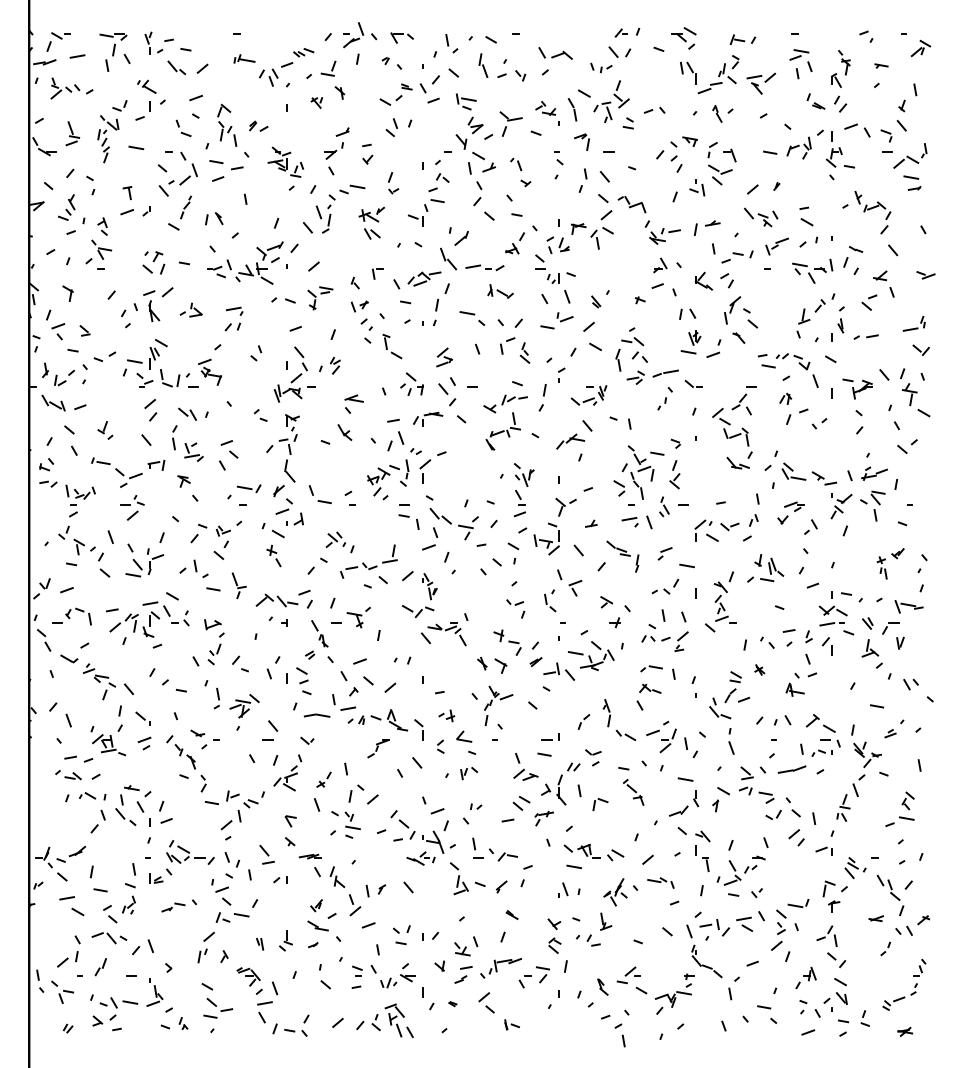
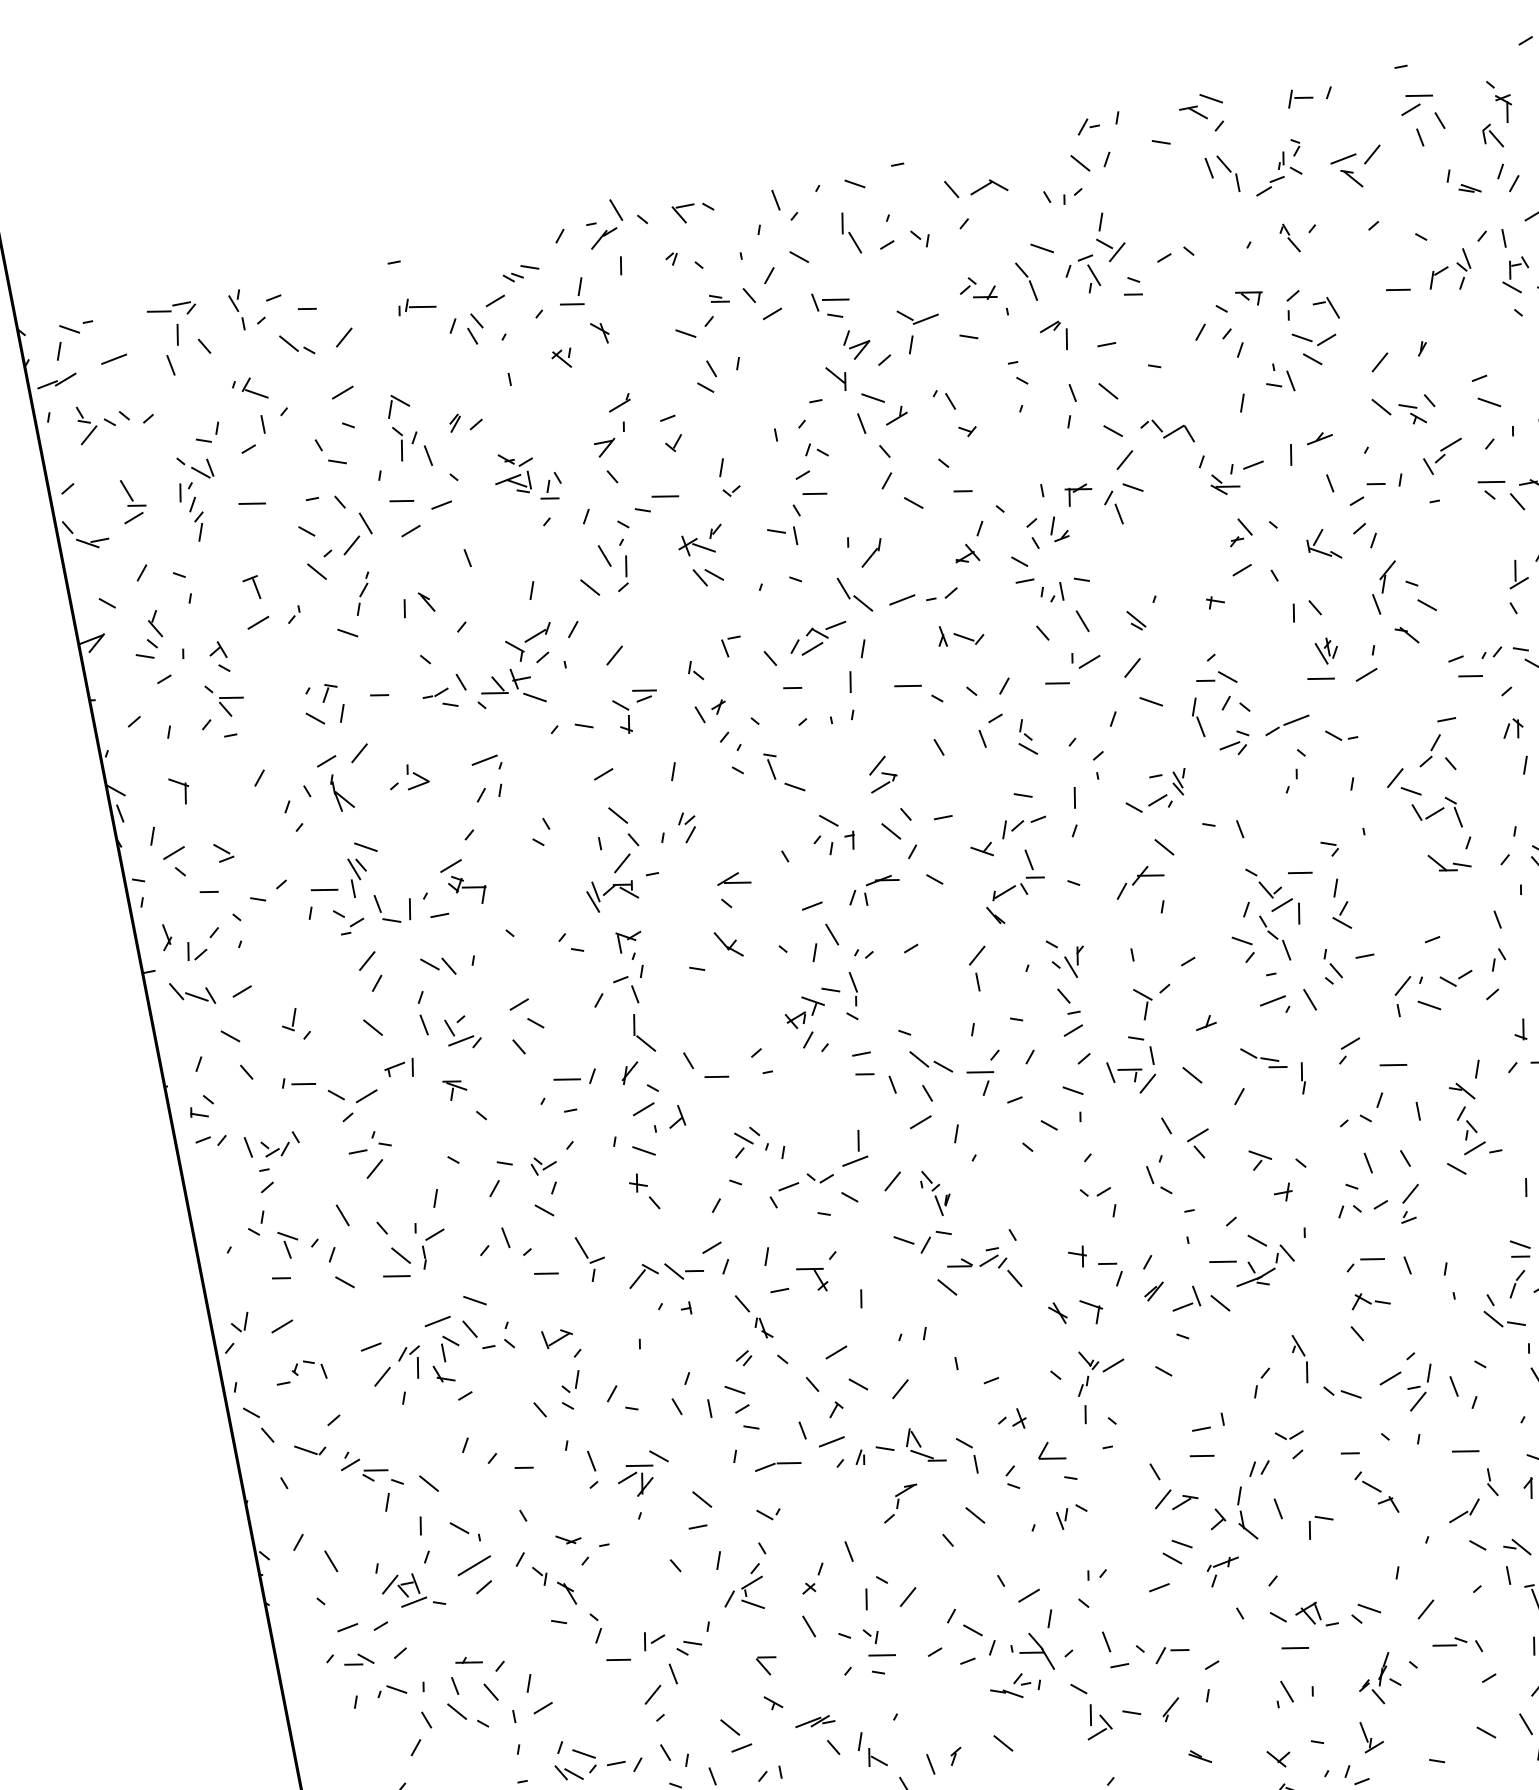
part: (718, 74) -> (1277, 166), size x0.7
part: (425, 471) -> (980, 968), moved
part: (71, 616) -> (299, 1372), size x0.7
part: (144, 743) -> (476, 1576), size x1.6

